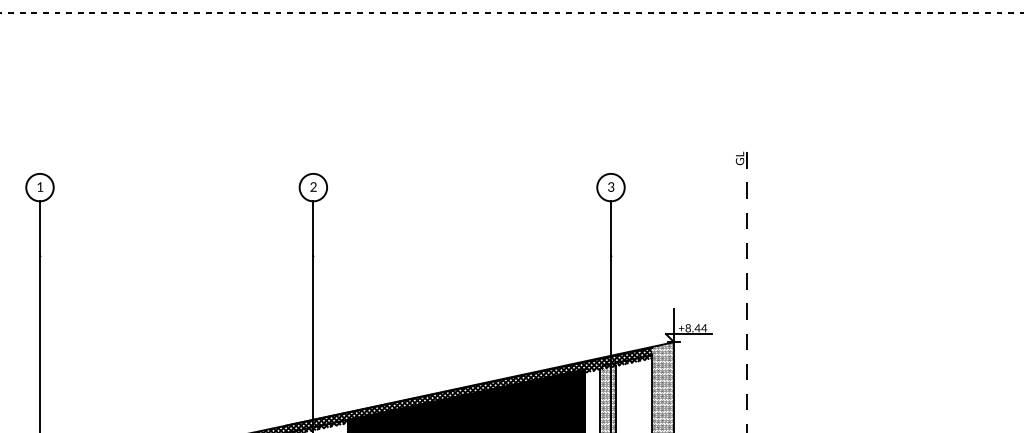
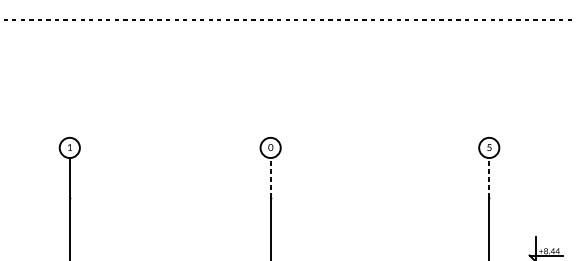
text: (611, 186) -> (489, 147), 3 -> 5
text: (313, 187) -> (270, 147), 2 -> 0
line: (313, 228) -> (270, 177), solid -> dashed
line: (610, 228) -> (488, 177), solid -> dashed

